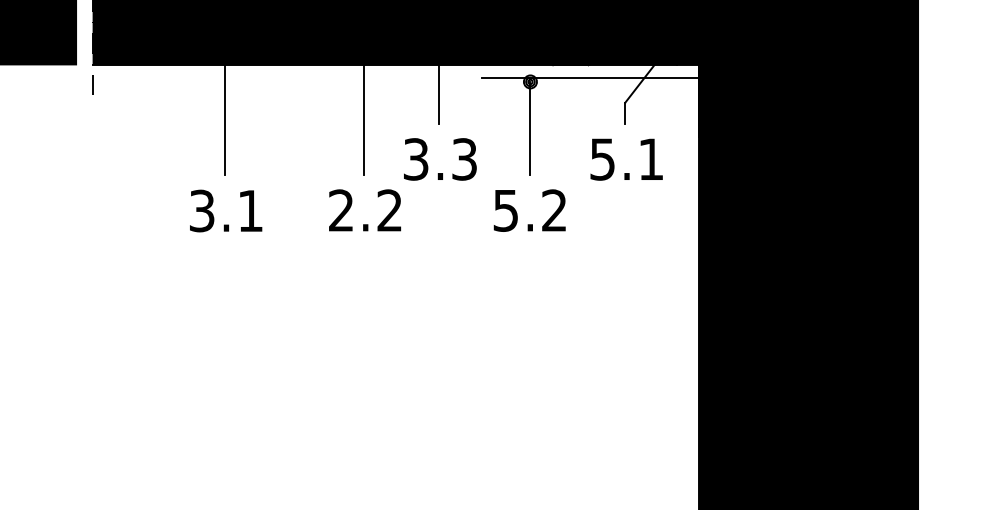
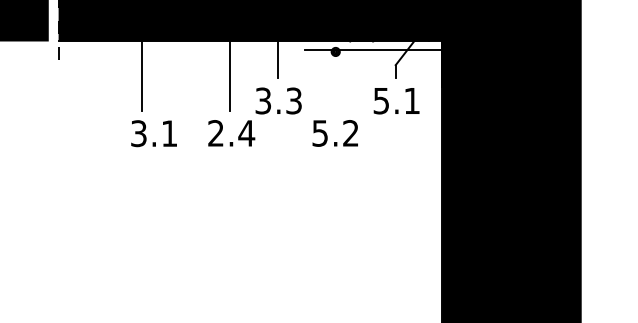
line: (530, 127) -> (335, 80), removed
text: (225, 210) -> (153, 133), moved
text: (389, 210) -> (246, 133), 2.2 -> 2.4

